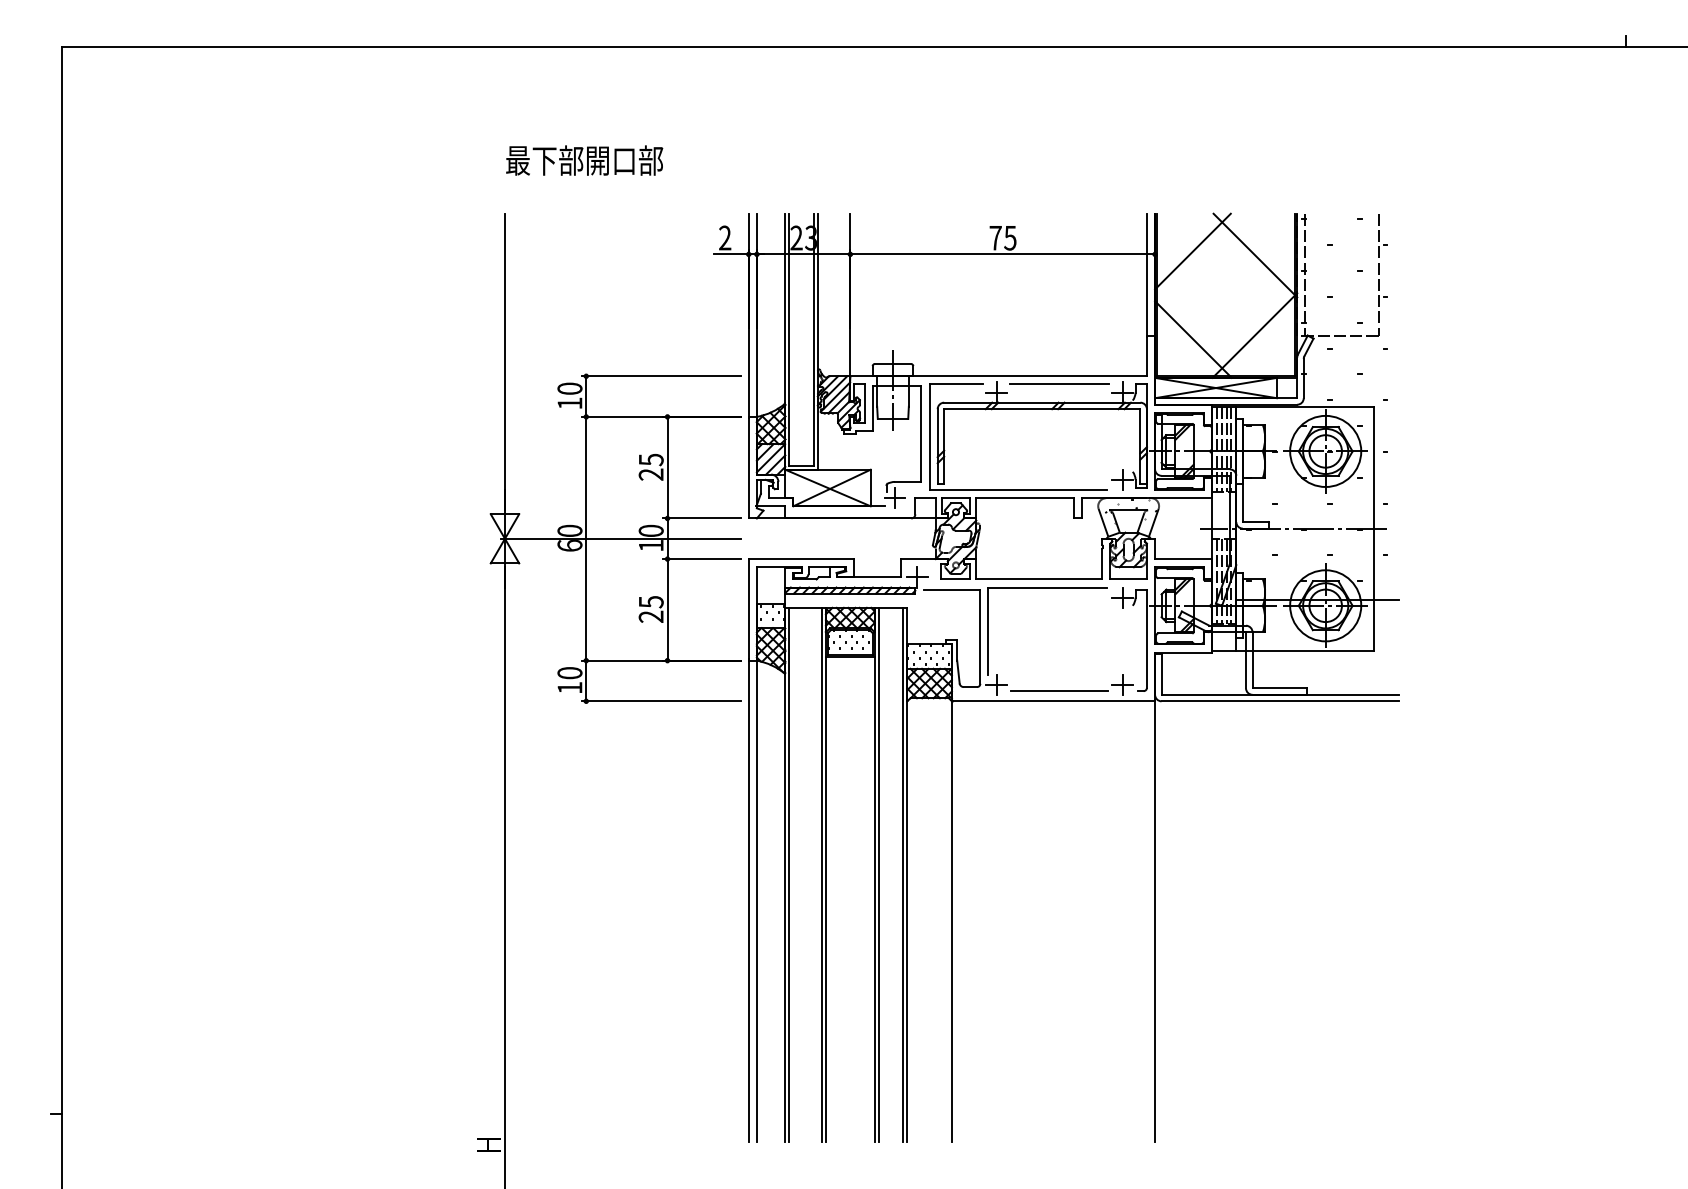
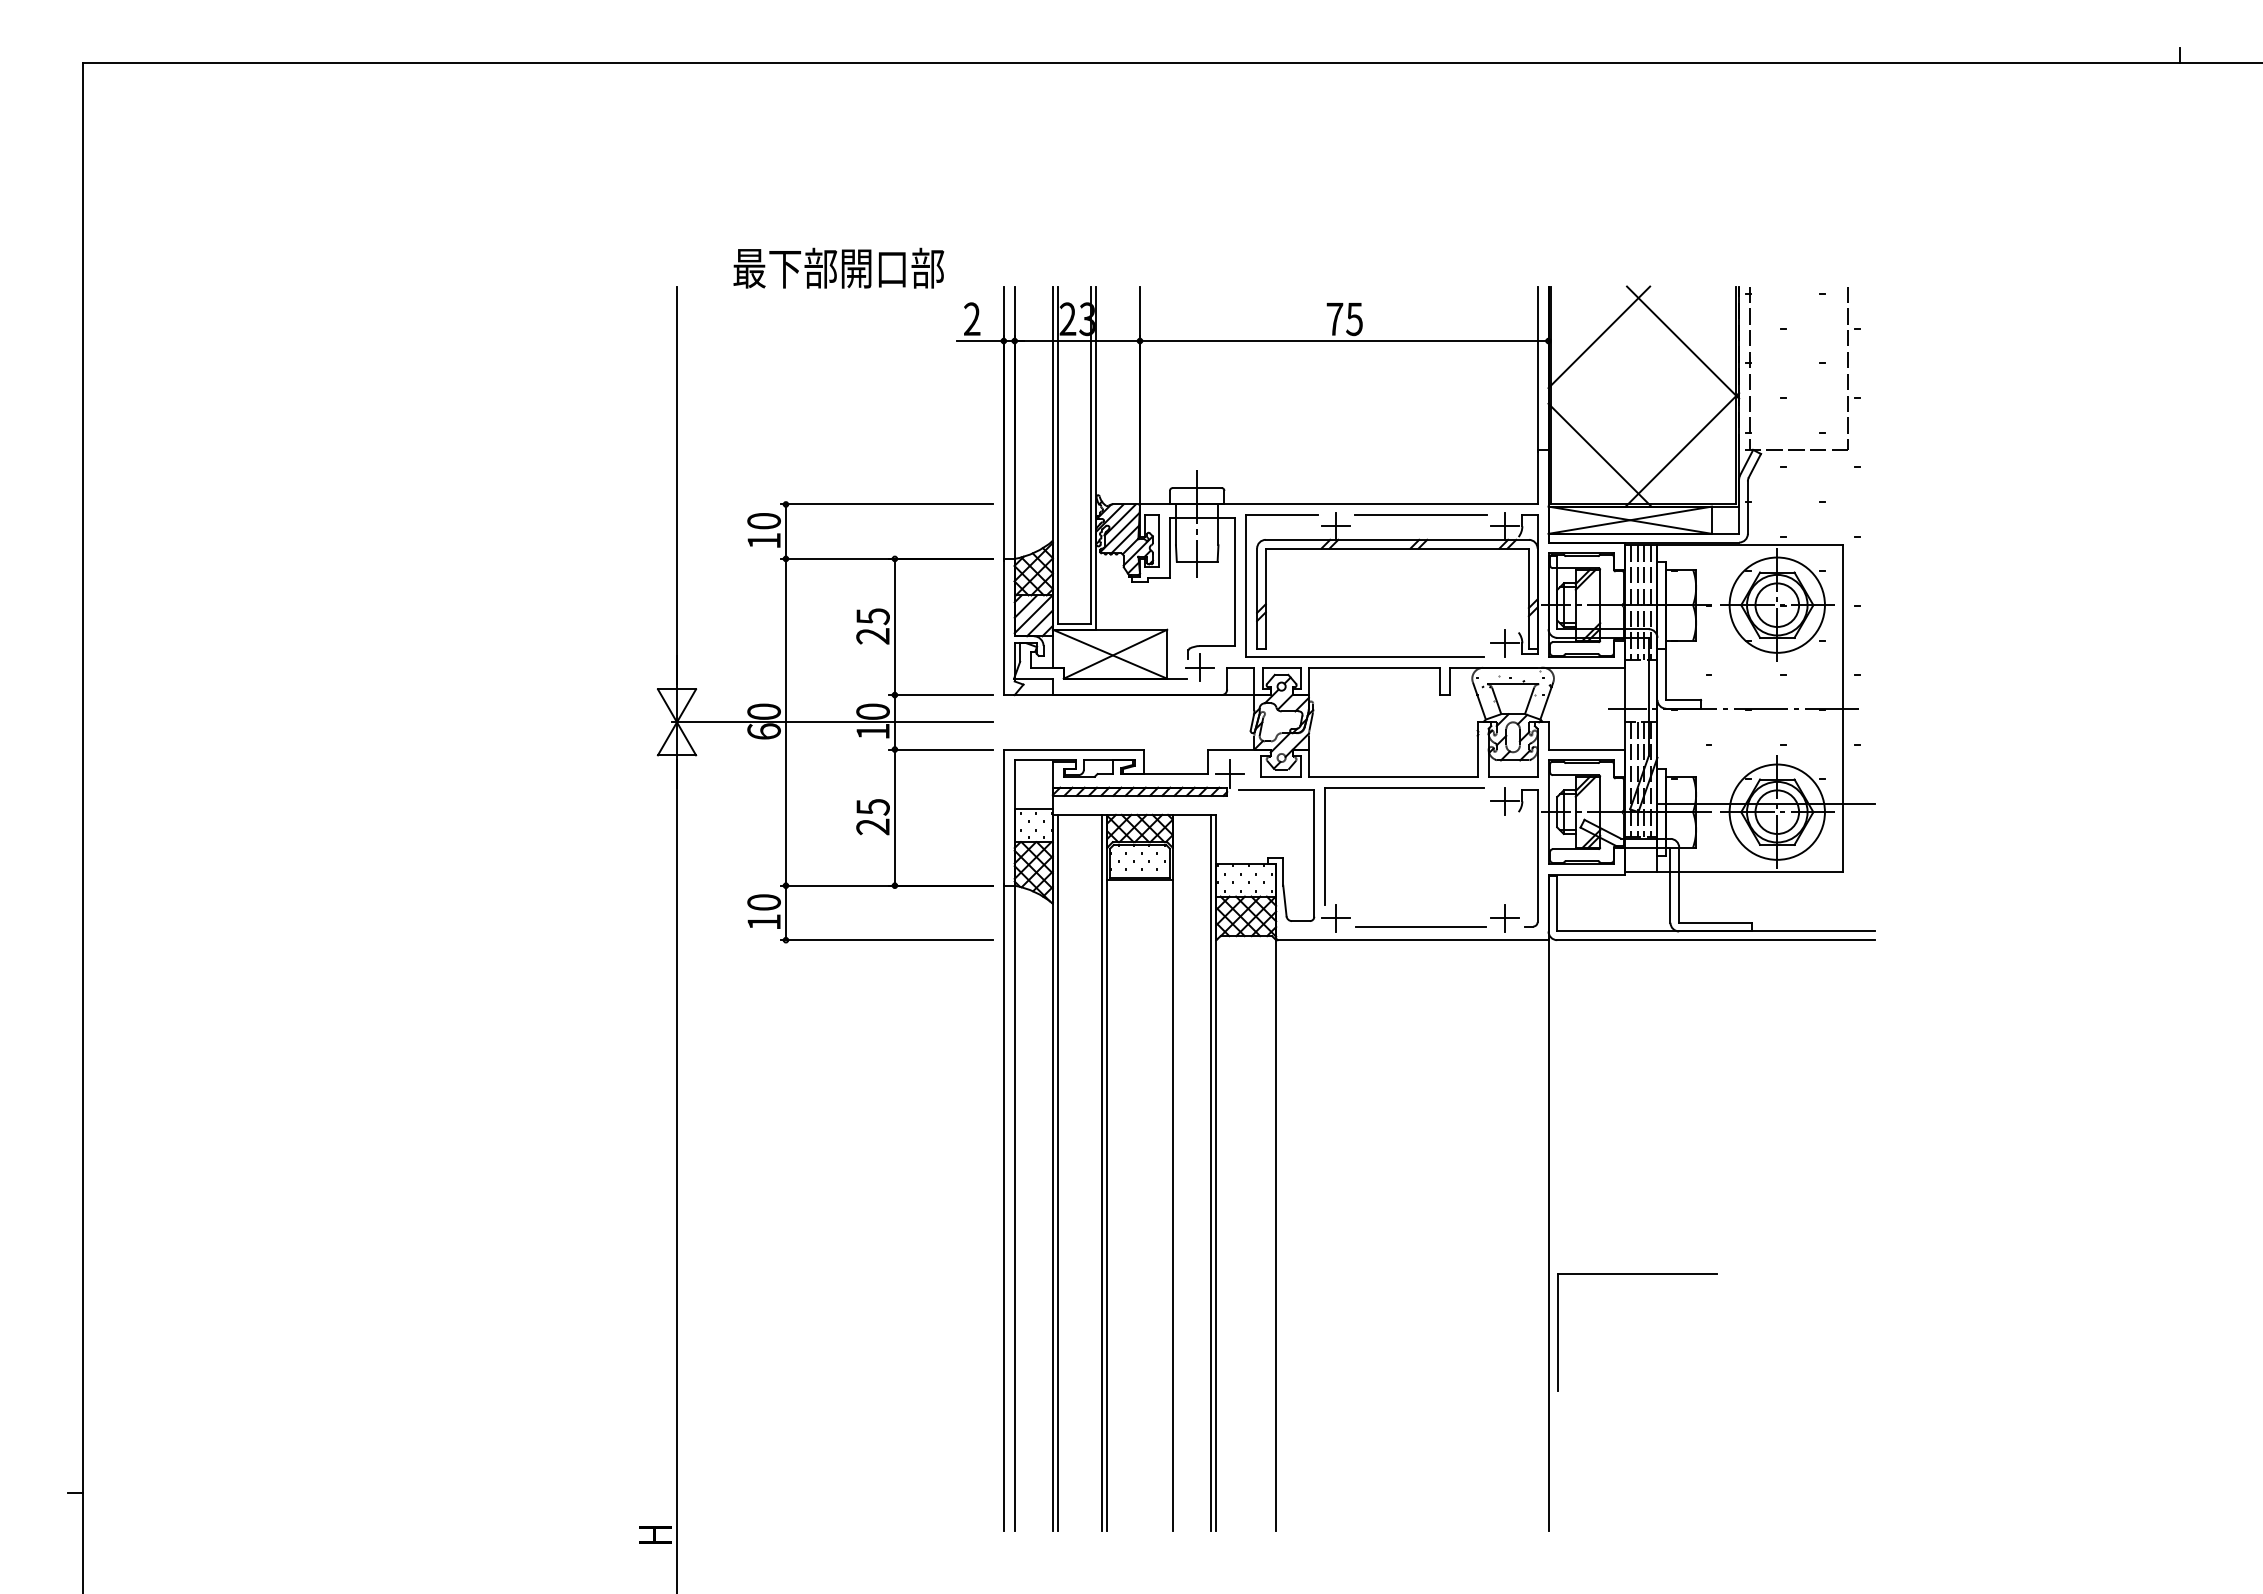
text: (584, 160) -> (838, 267), moved
line: (879, 874) -> (1178, 1172), removed
part: (1221, 950) -> (1637, 1274), added

